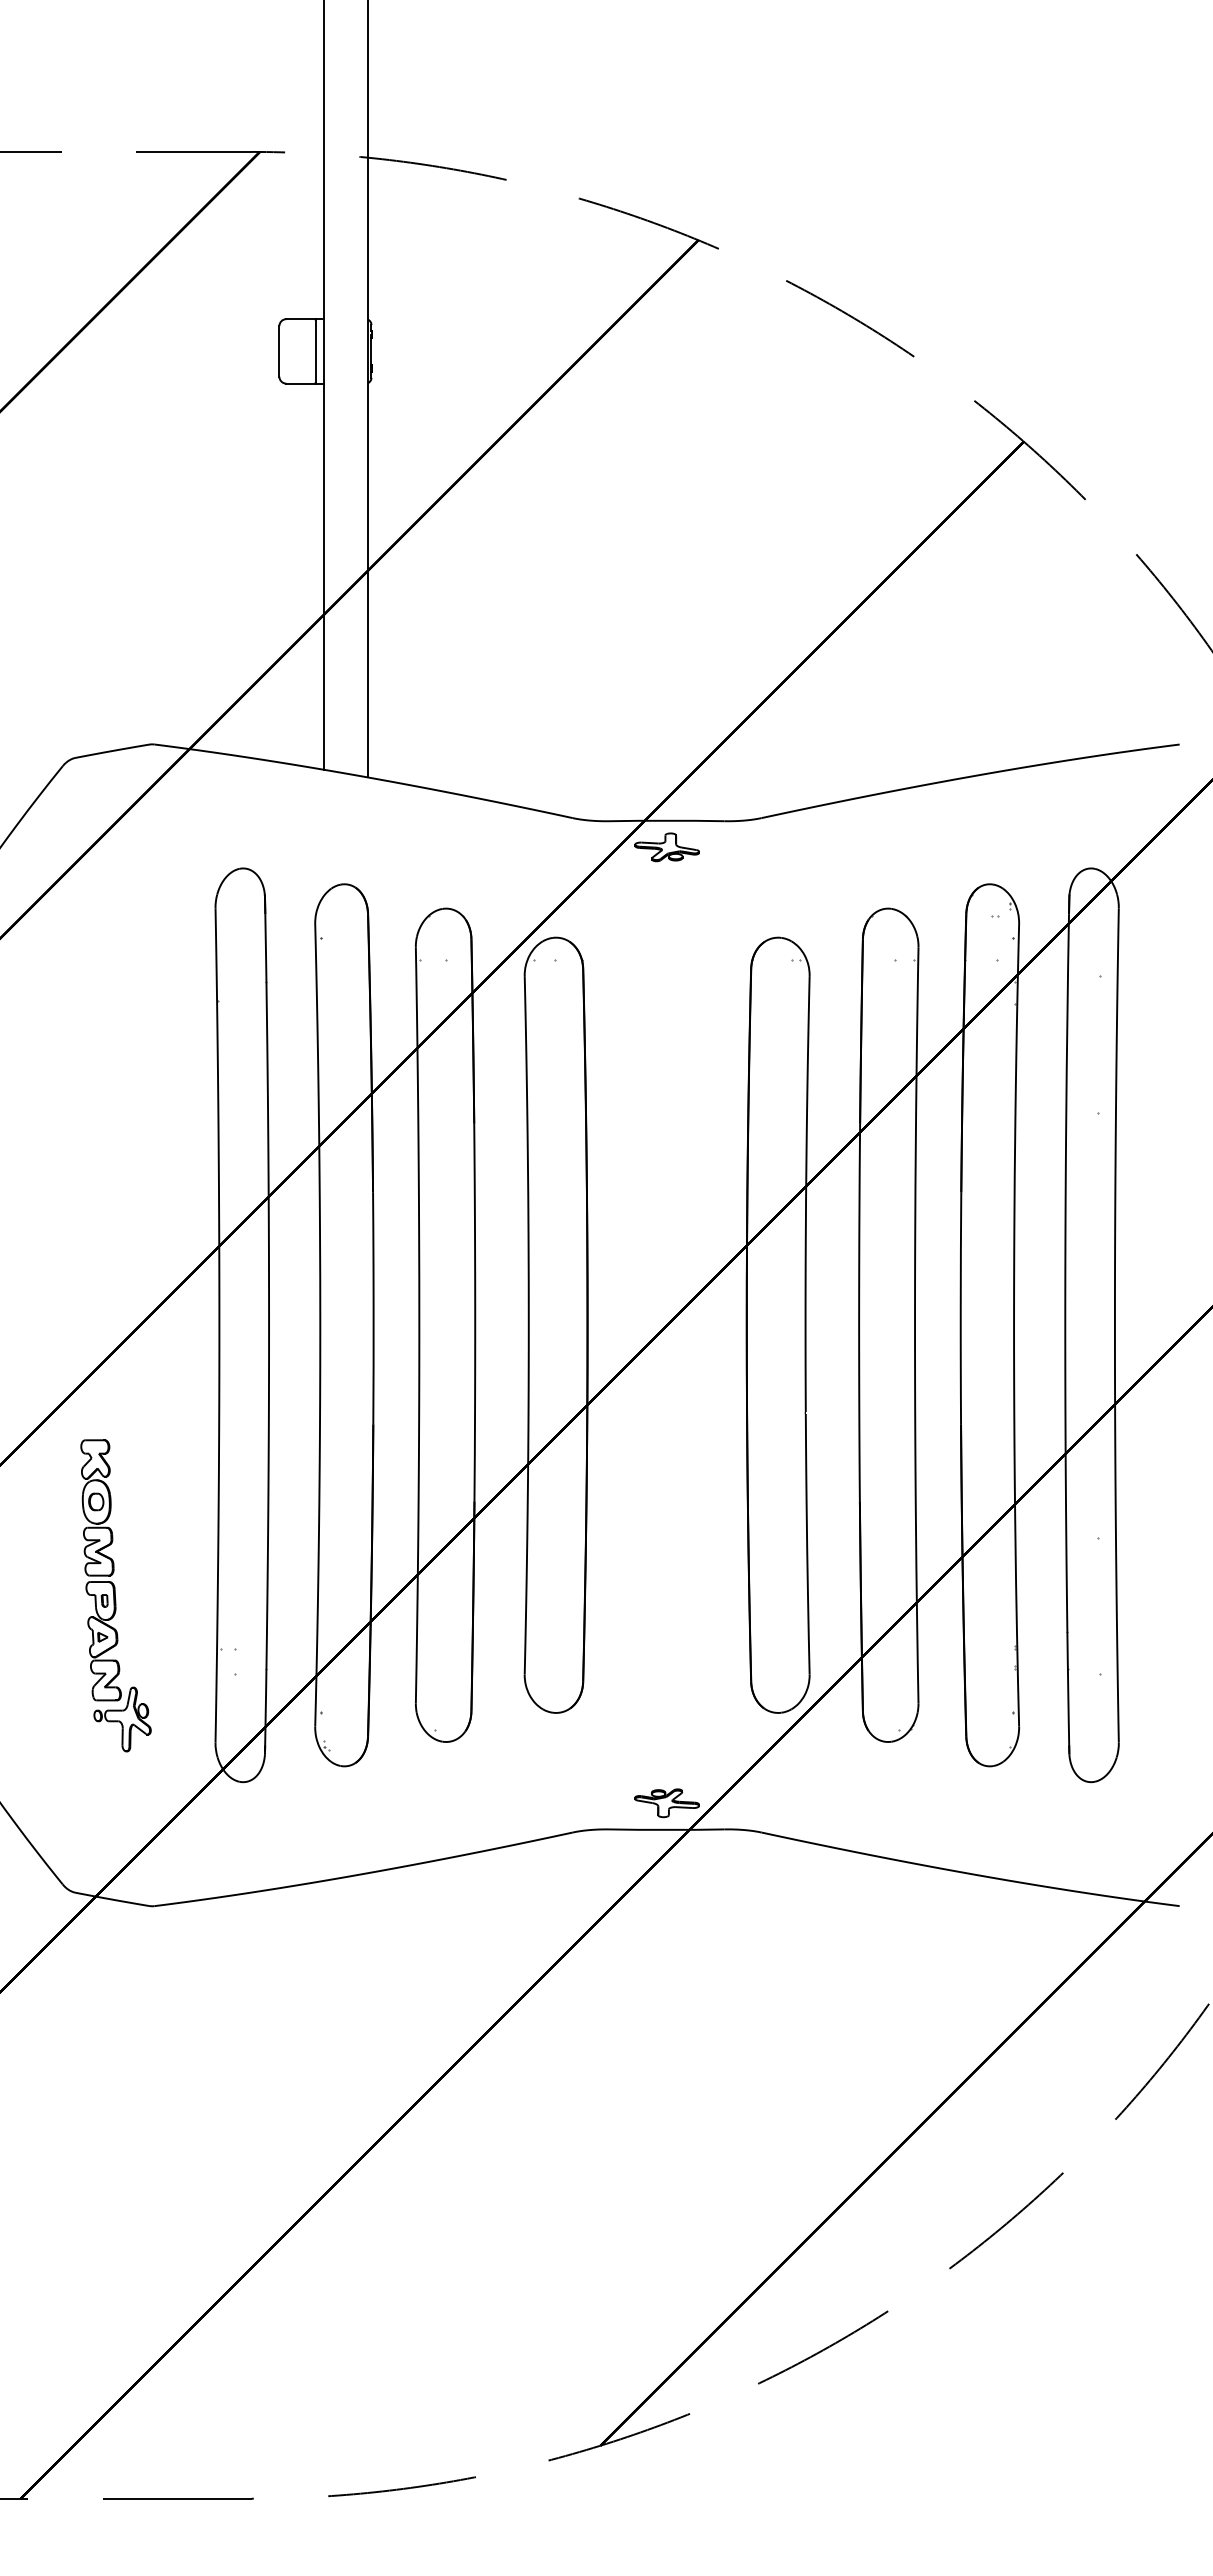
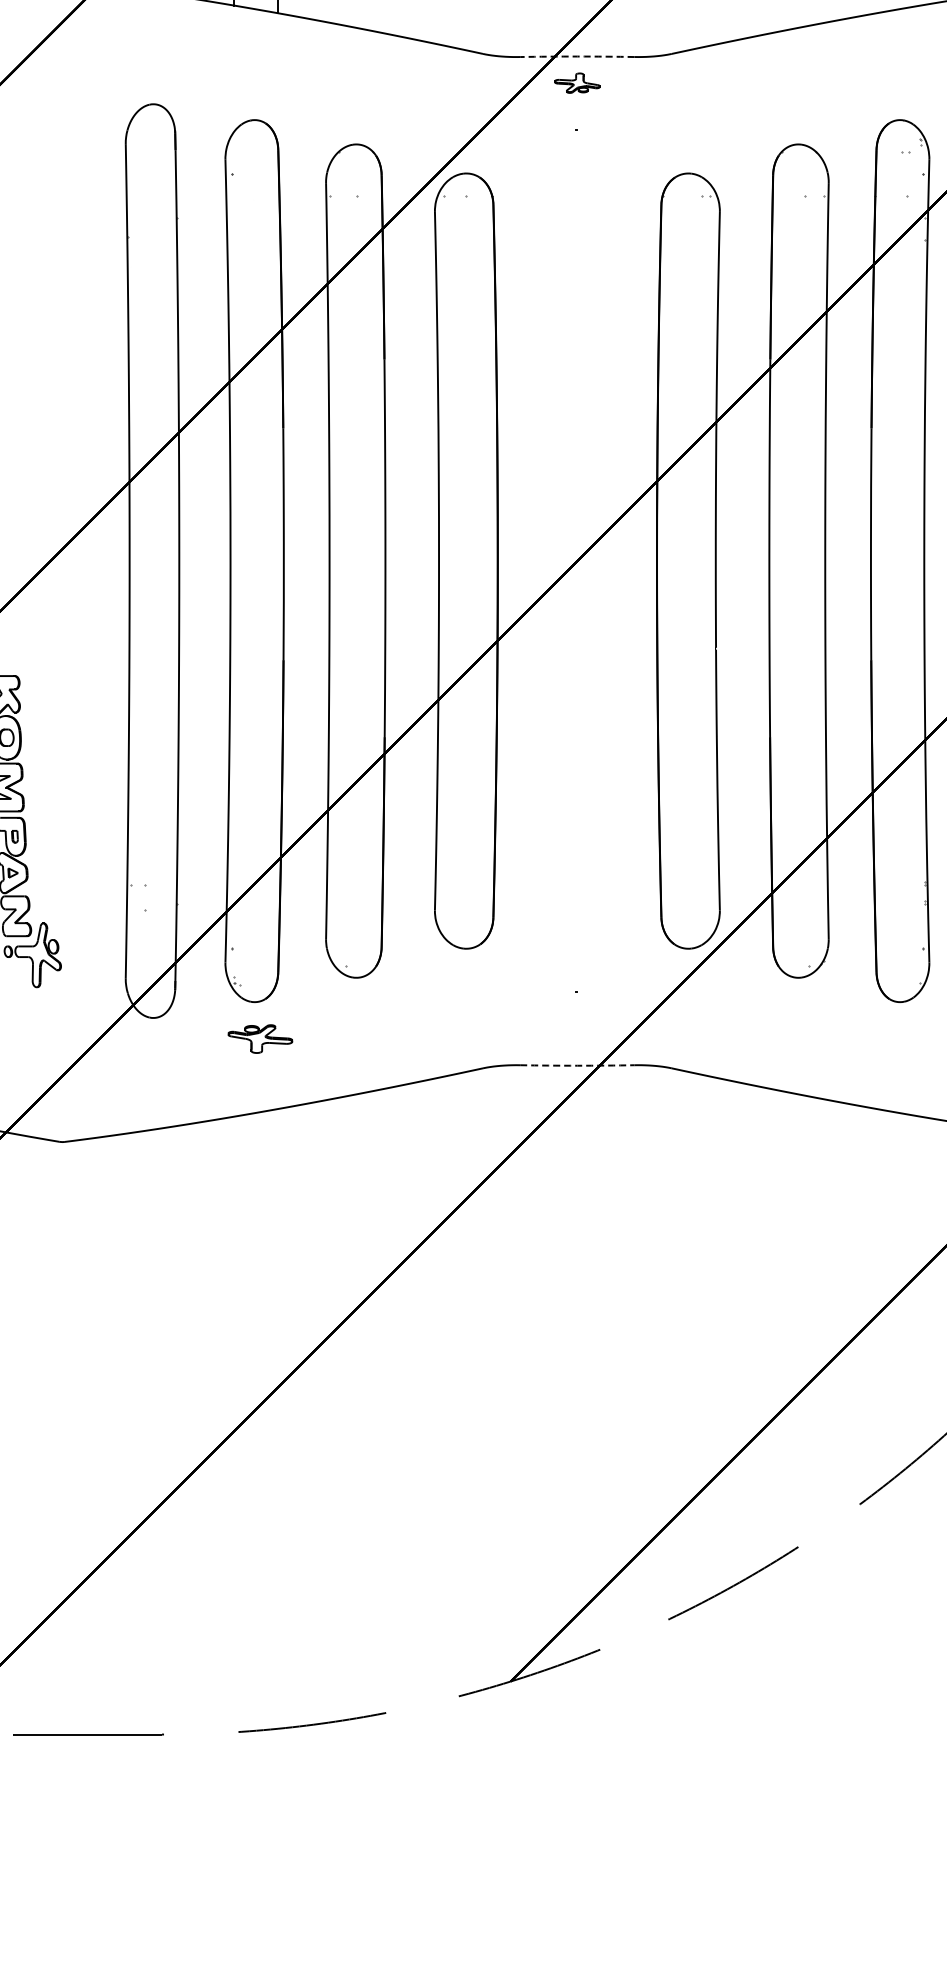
arc: (667, 820) -> (577, 56), solid -> dashed
part: (666, 847) -> (576, 83), size x0.7
part: (666, 1803) -> (259, 1039), moved
arc: (667, 1829) -> (577, 1065), solid -> dashed

